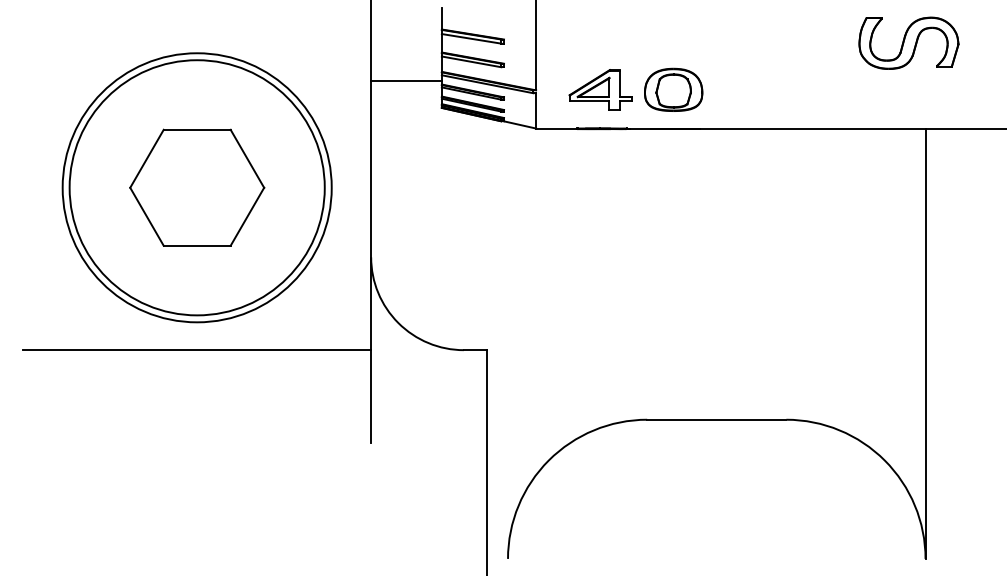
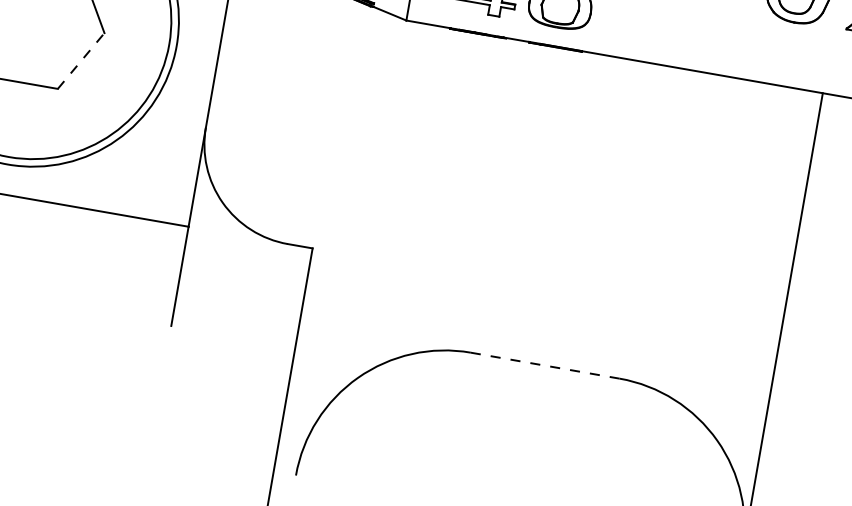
line: (247, 216) -> (81, 60), solid -> dashed
line: (716, 419) -> (544, 365), solid -> dashed

